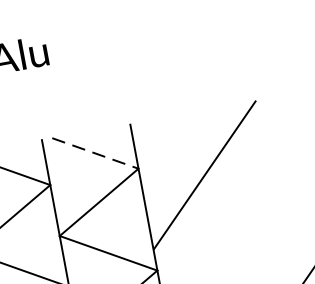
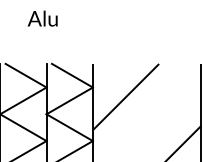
line: (95, 153) -> (72, 75), dashed -> solid

